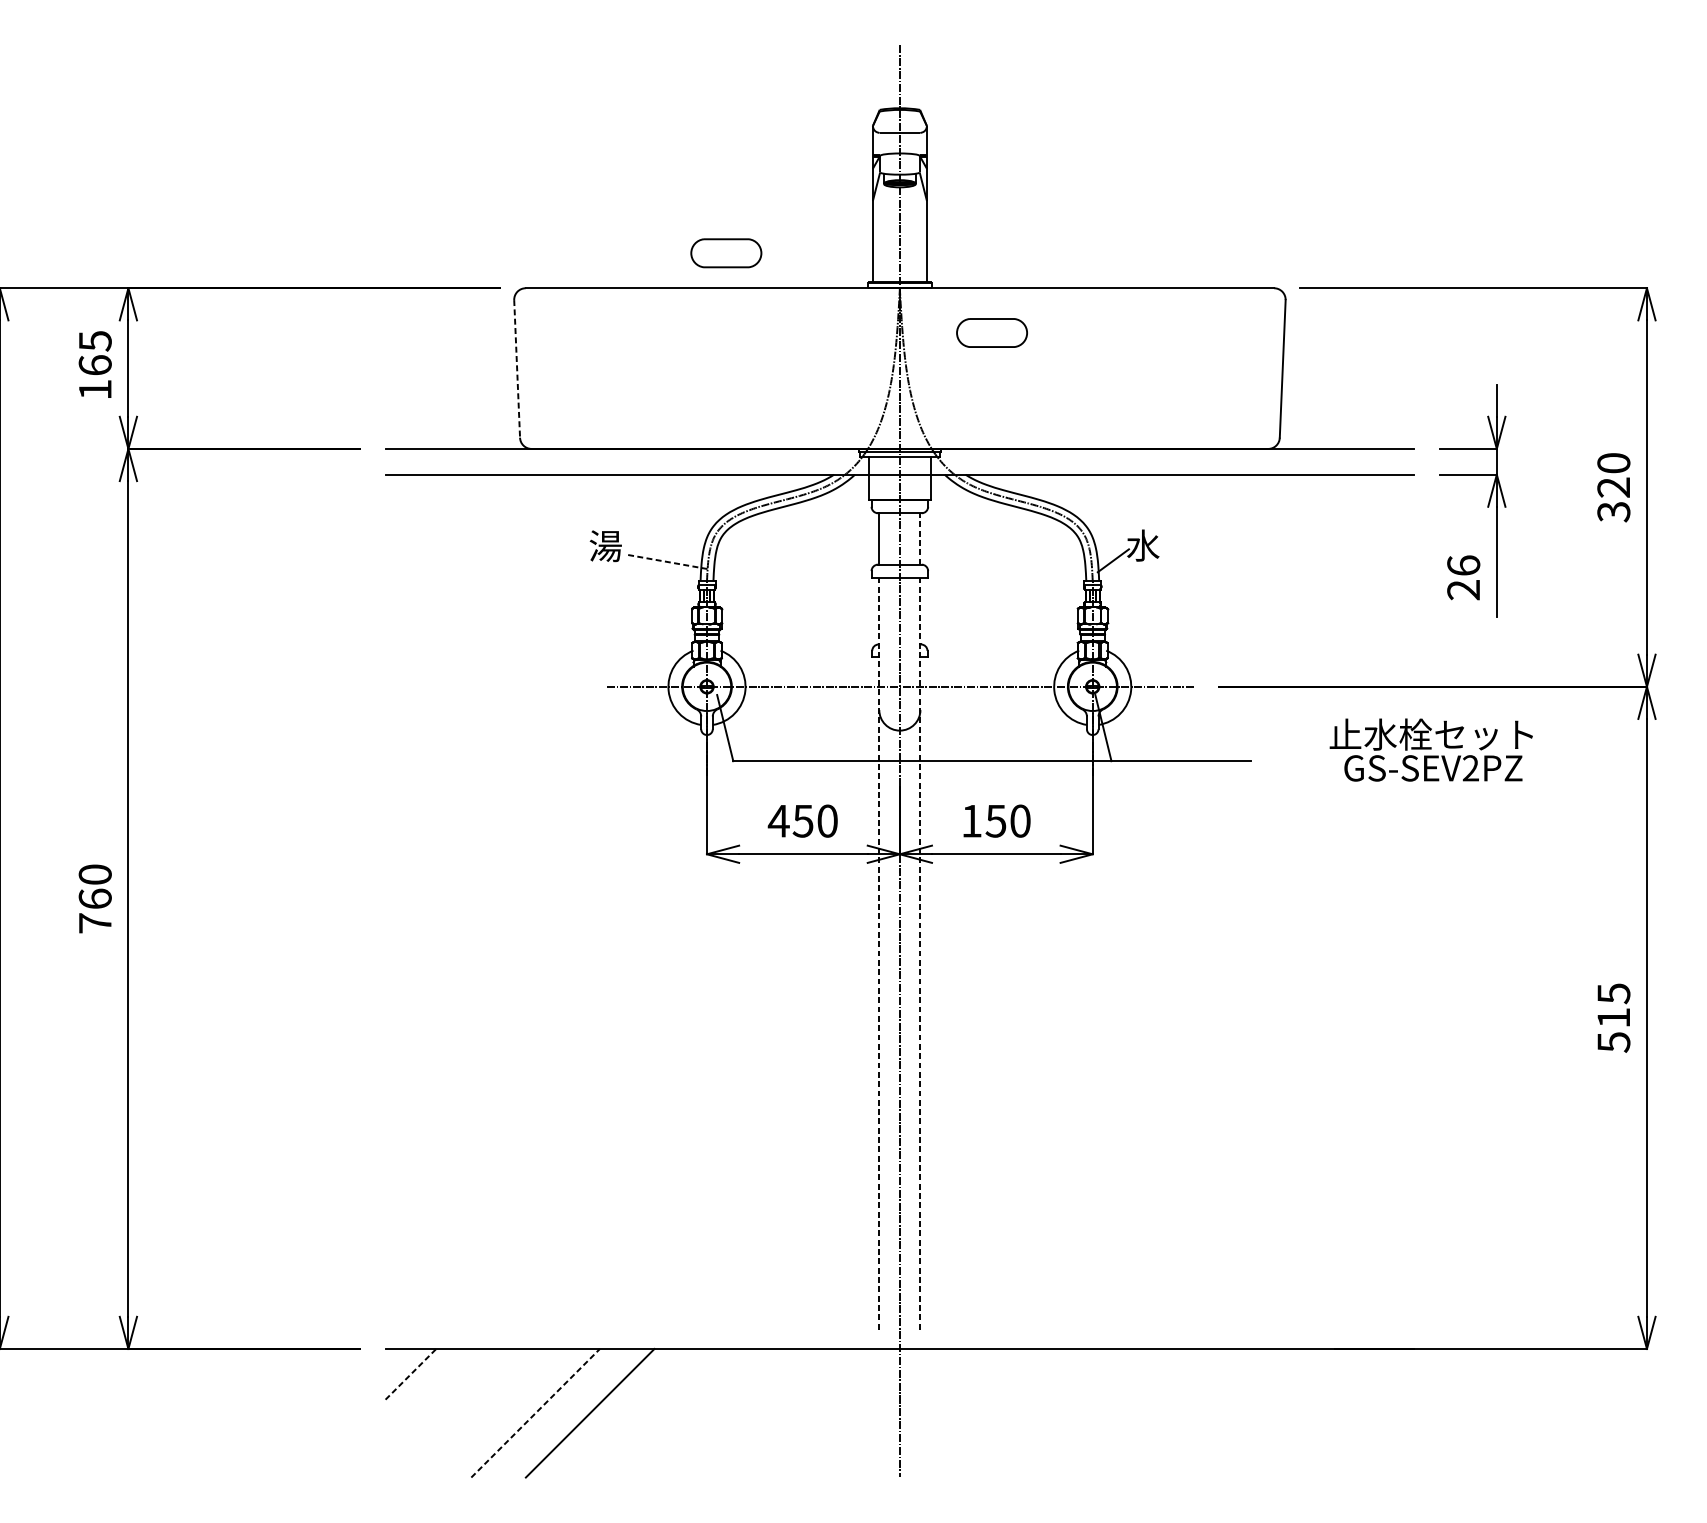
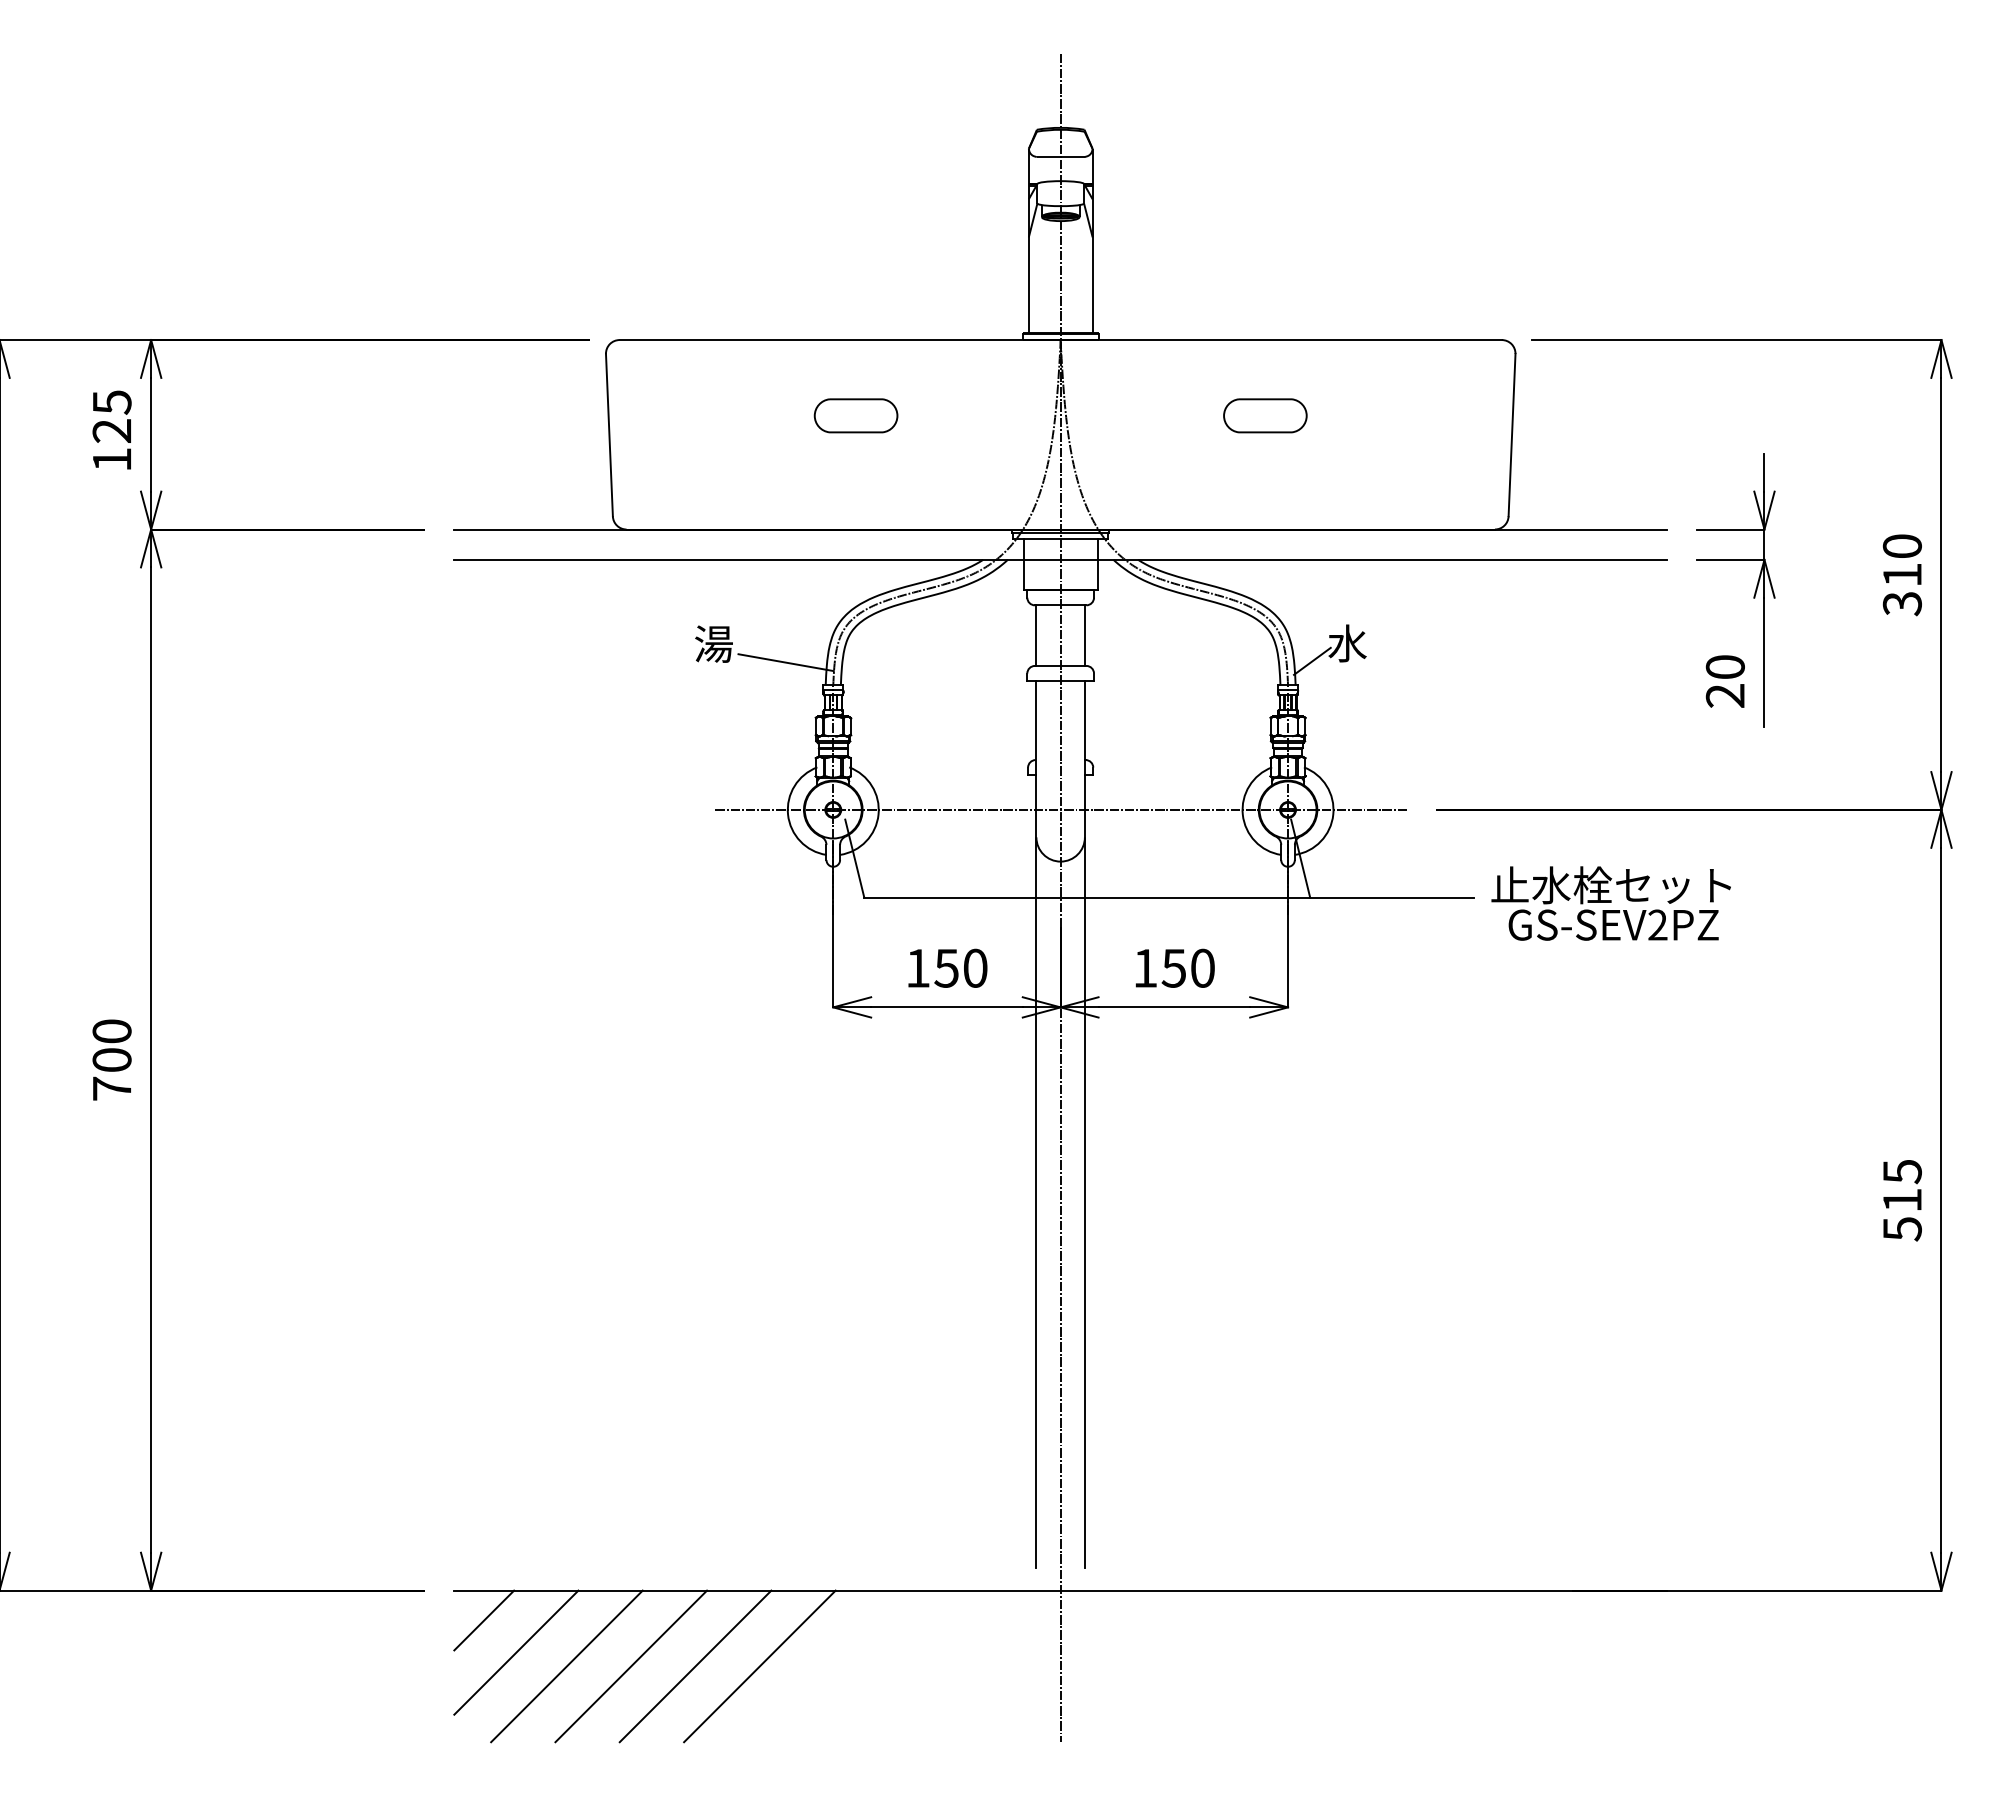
part: (725, 253) -> (855, 415), moved
part: (992, 332) -> (1265, 415), moved
text: (94, 364) -> (111, 430), 165 -> 125
line: (517, 369) -> (609, 435), dashed -> solid
text: (1613, 487) -> (1901, 574), 320 -> 310
line: (920, 538) -> (1084, 635), dashed -> solid
line: (666, 561) -> (785, 662), dashed -> solid
text: (1462, 565) -> (1724, 666), 26 -> 20
text: (1430, 750) -> (1610, 903), moved
text: (778, 821) -> (917, 968), 450 -> 150
text: (94, 898) -> (111, 1059), 760 -> 700
line: (879, 953) -> (1036, 1124), dashed -> solid
line: (920, 953) -> (1084, 1124), dashed -> solid
line: (411, 1374) -> (484, 1620), dashed -> solid
line: (438, 1401) -> (516, 1652), added
line: (480, 1413) -> (566, 1666), added
line: (535, 1413) -> (631, 1666), dashed -> solid
line: (644, 1413) -> (759, 1666), added

